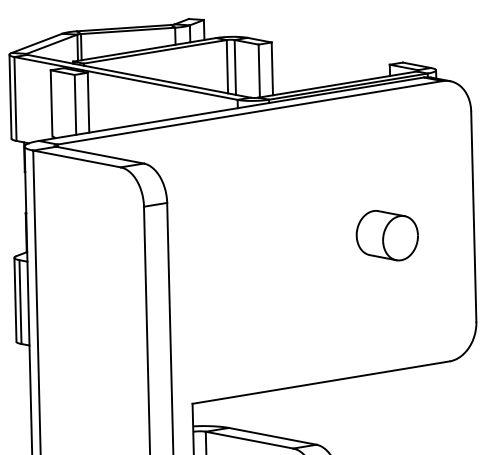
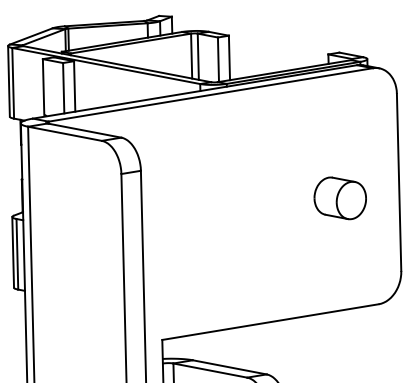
part: (386, 235) -> (339, 198), moved

